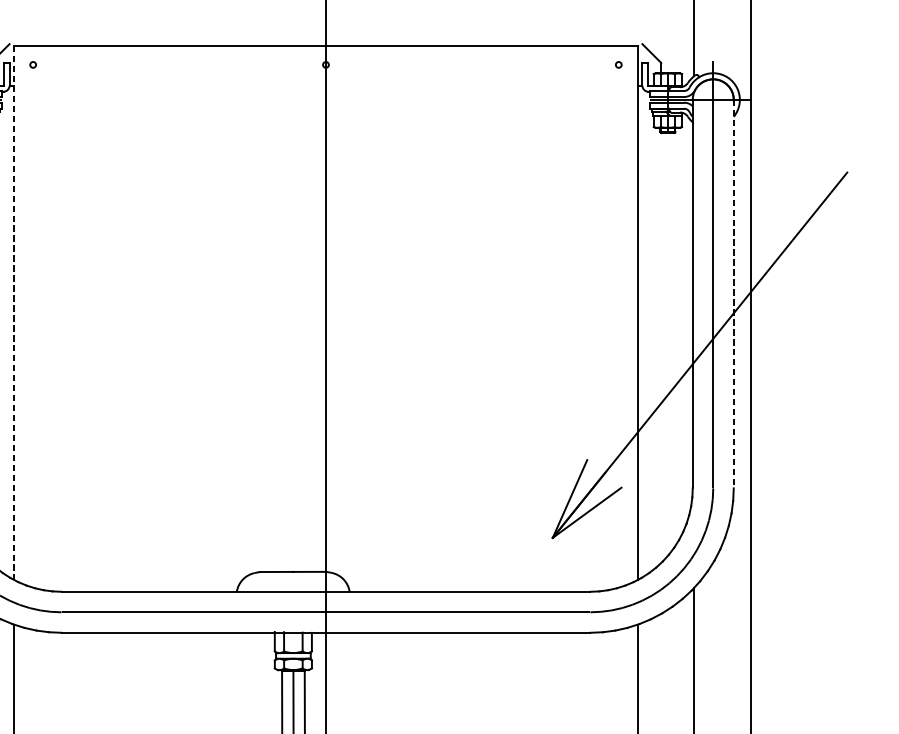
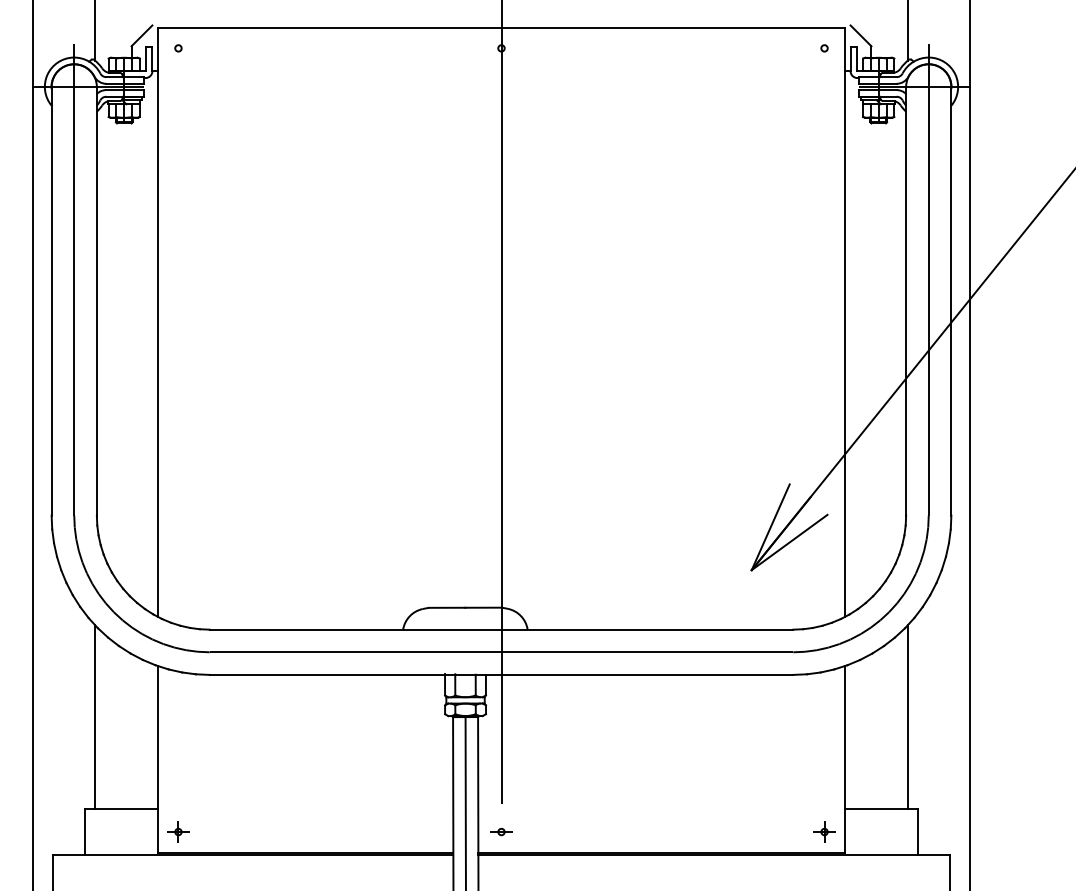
line: (733, 294) -> (951, 301), dashed -> solid
line: (14, 313) -> (157, 322), dashed -> solid

